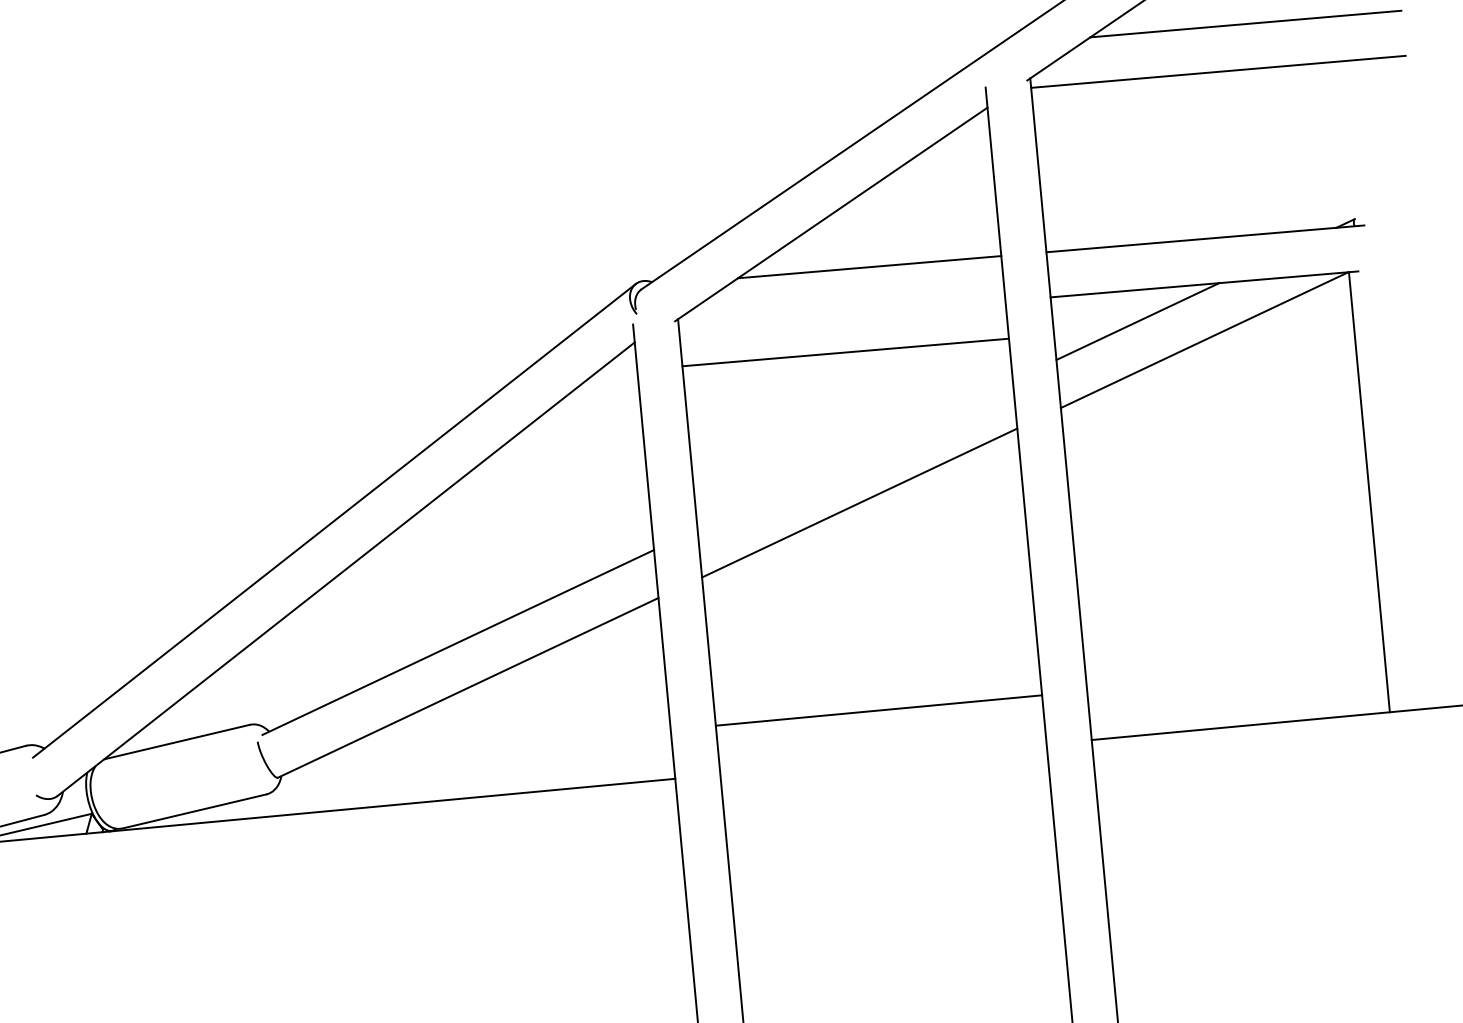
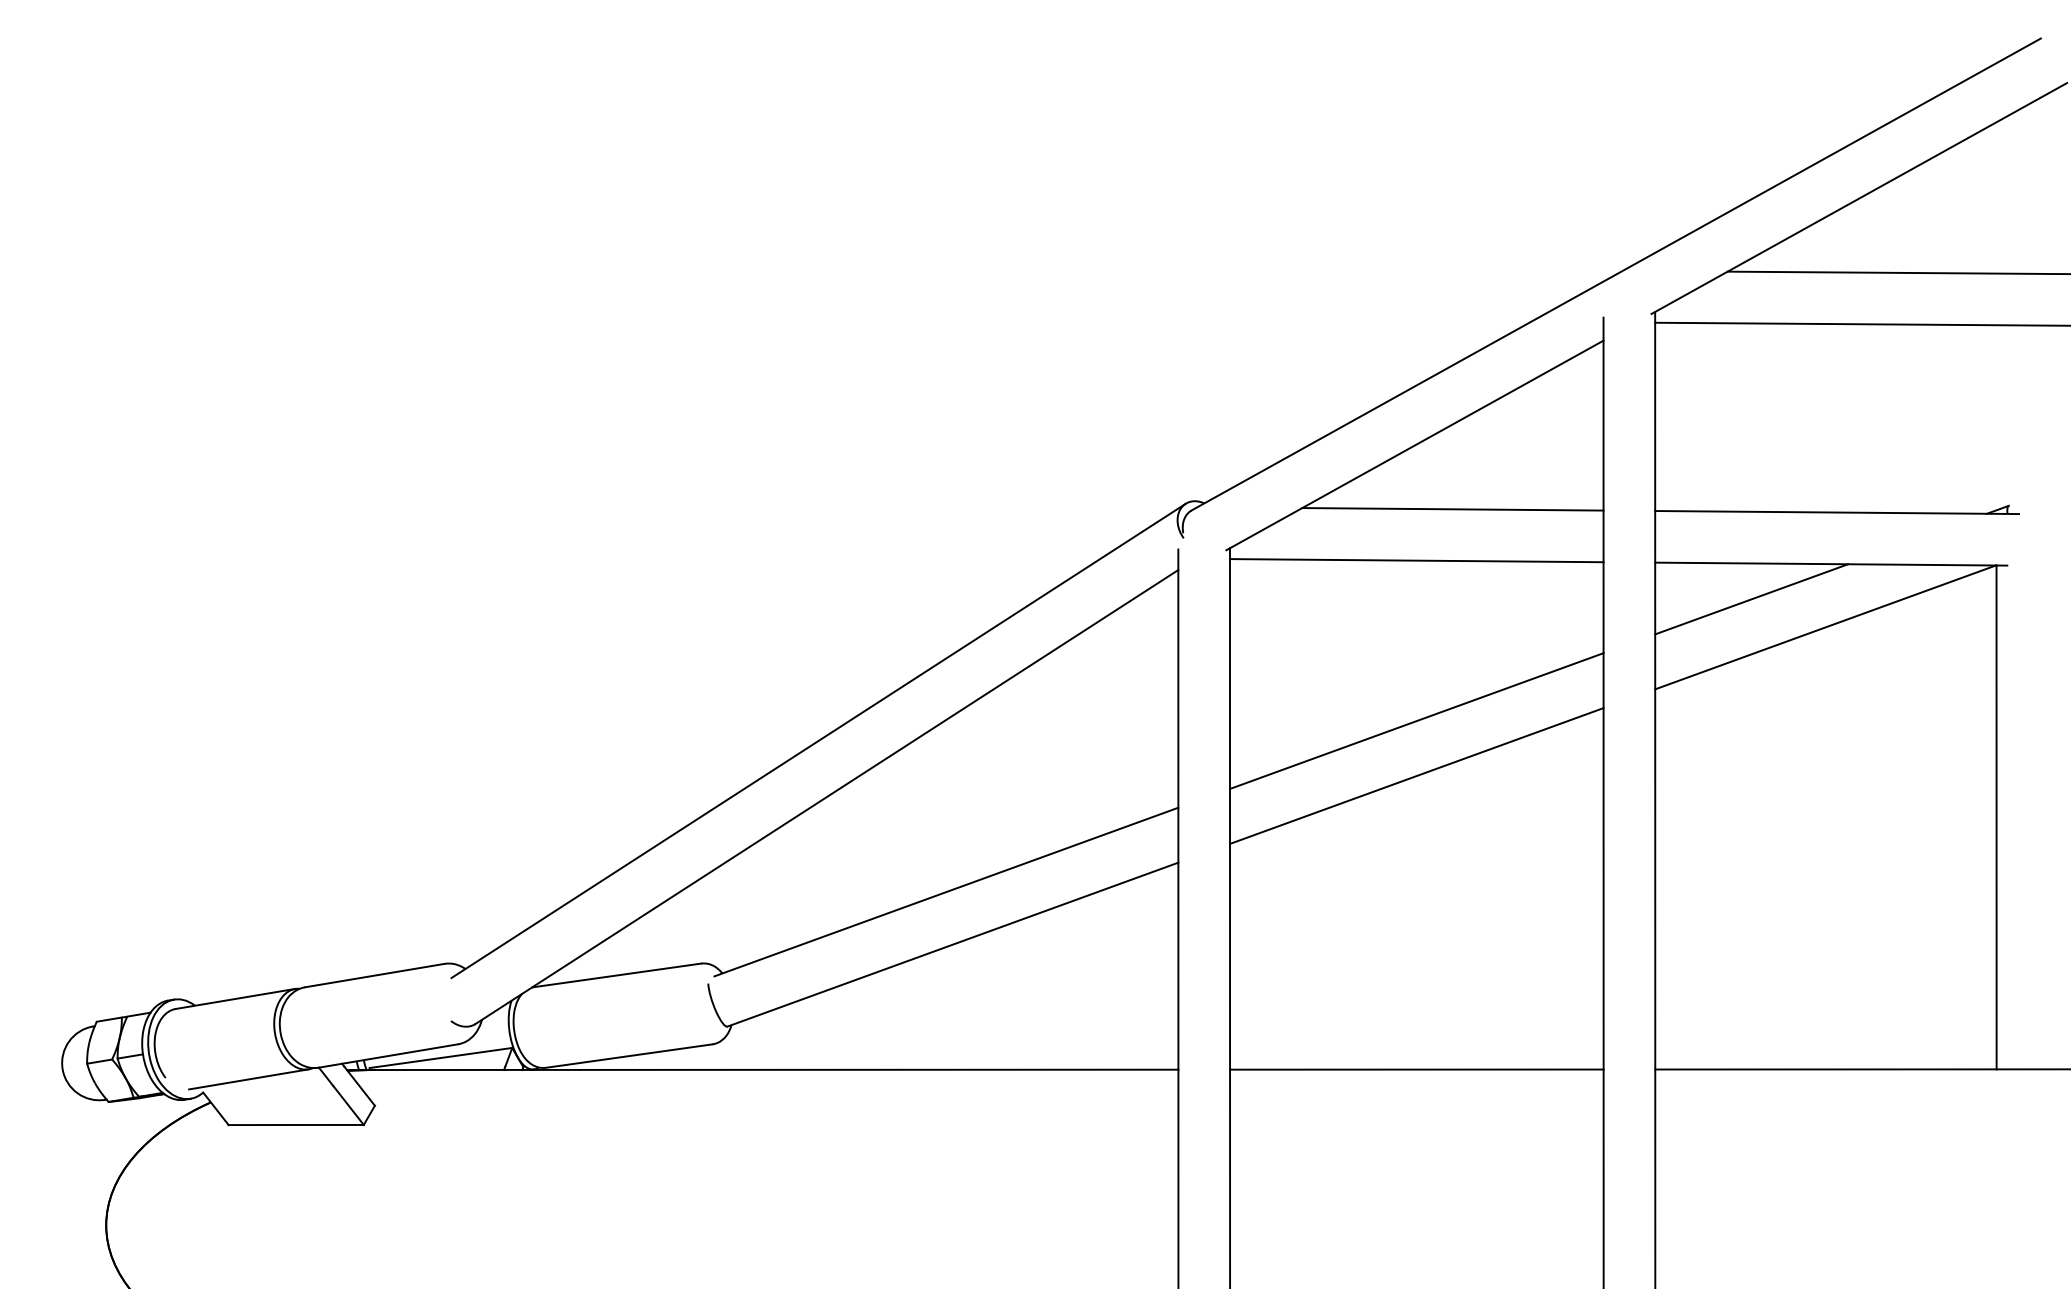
line: (845, 352) -> (1416, 560), moved
line: (854, 454) -> (1416, 720), added
line: (878, 710) -> (1416, 1069), moved

